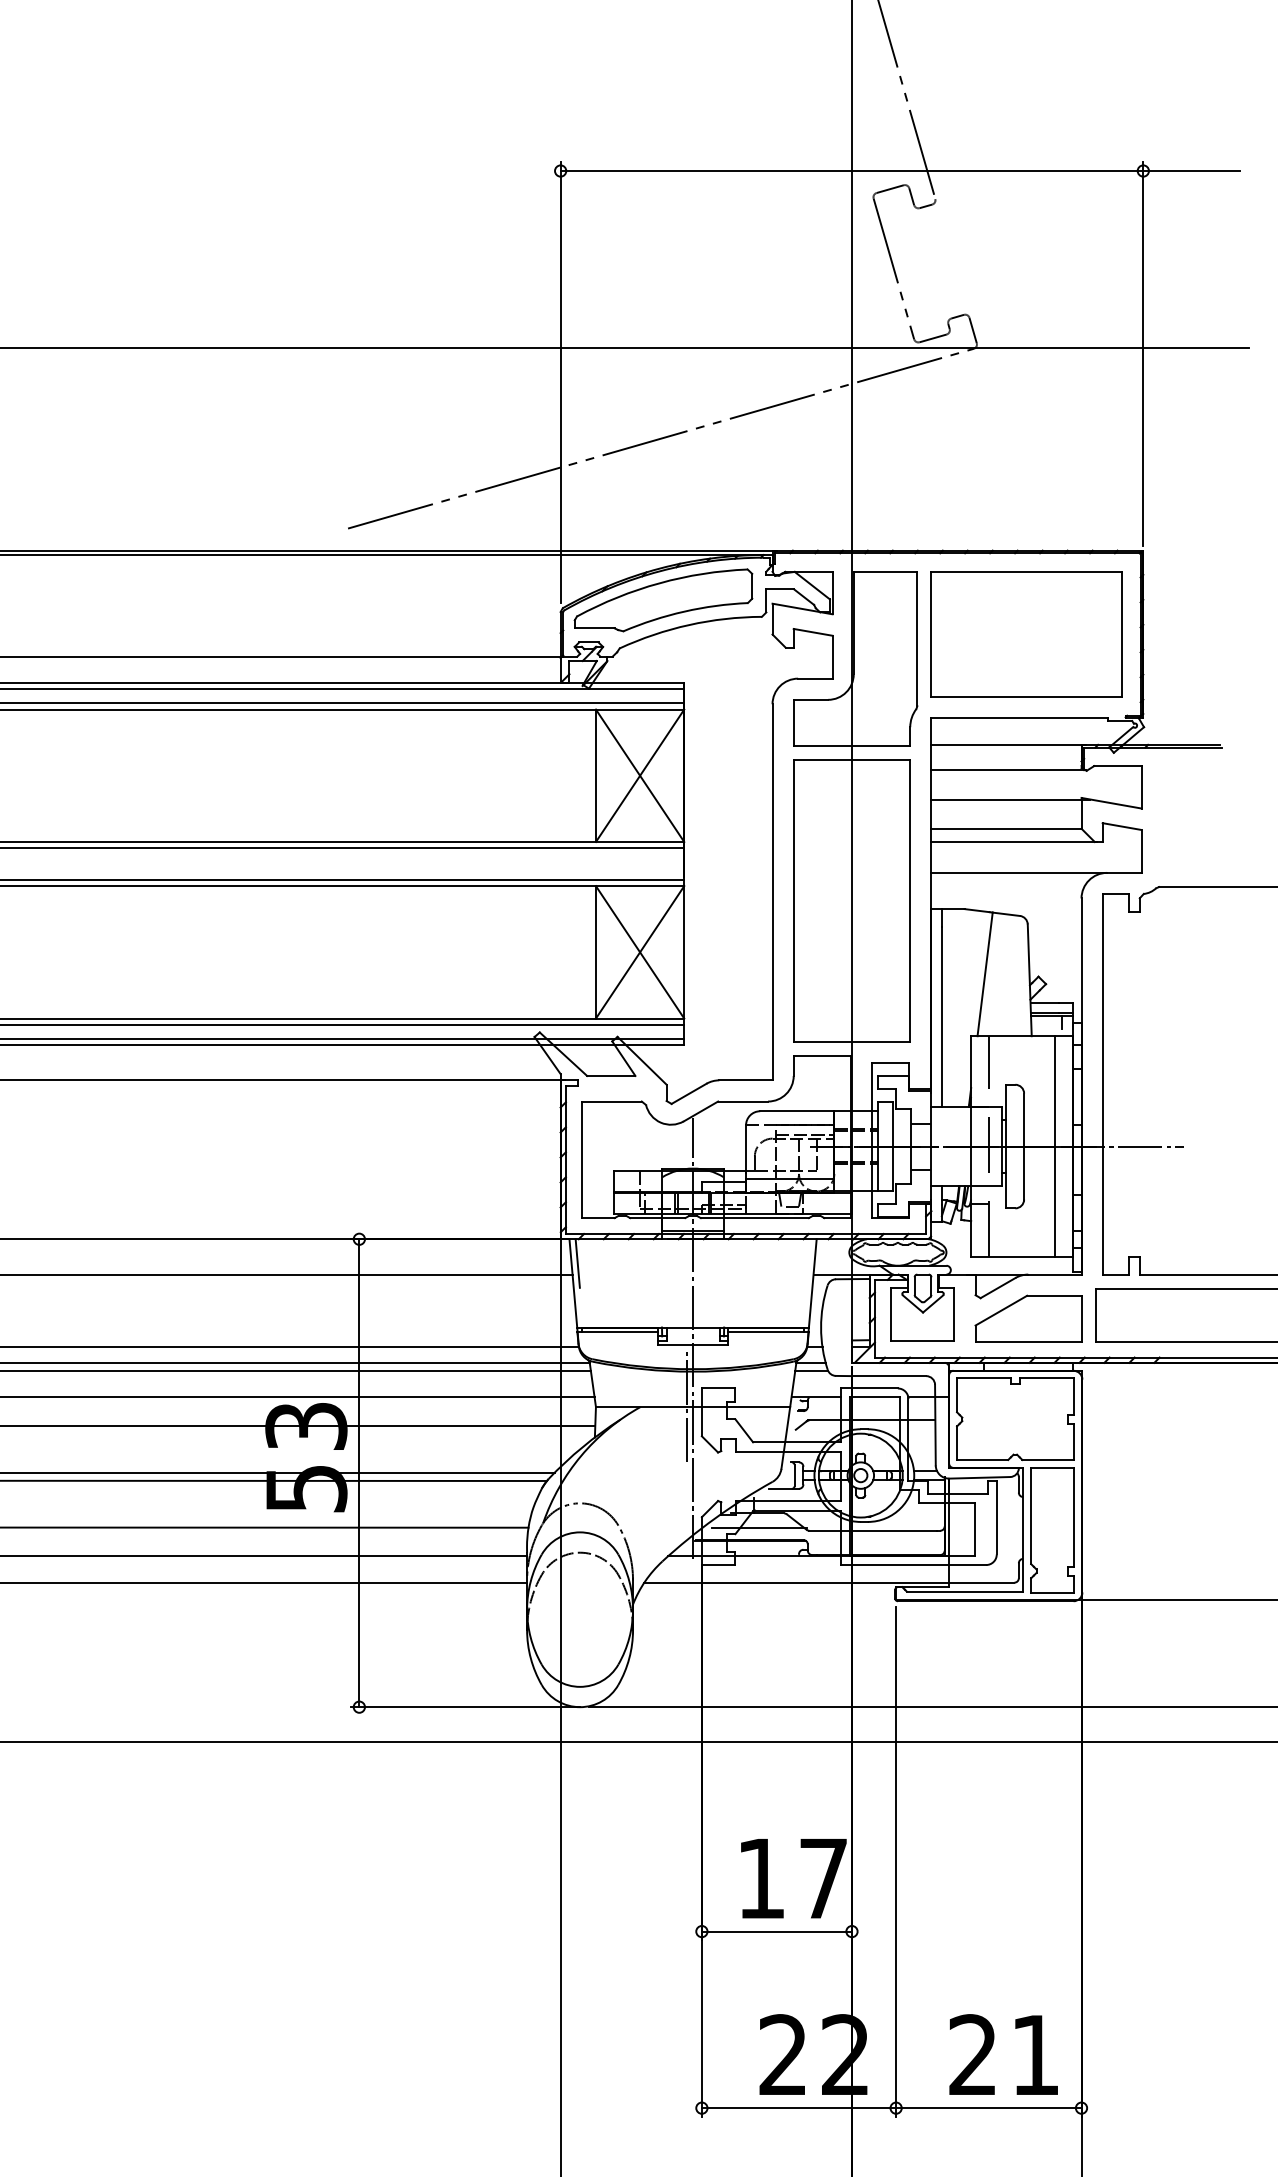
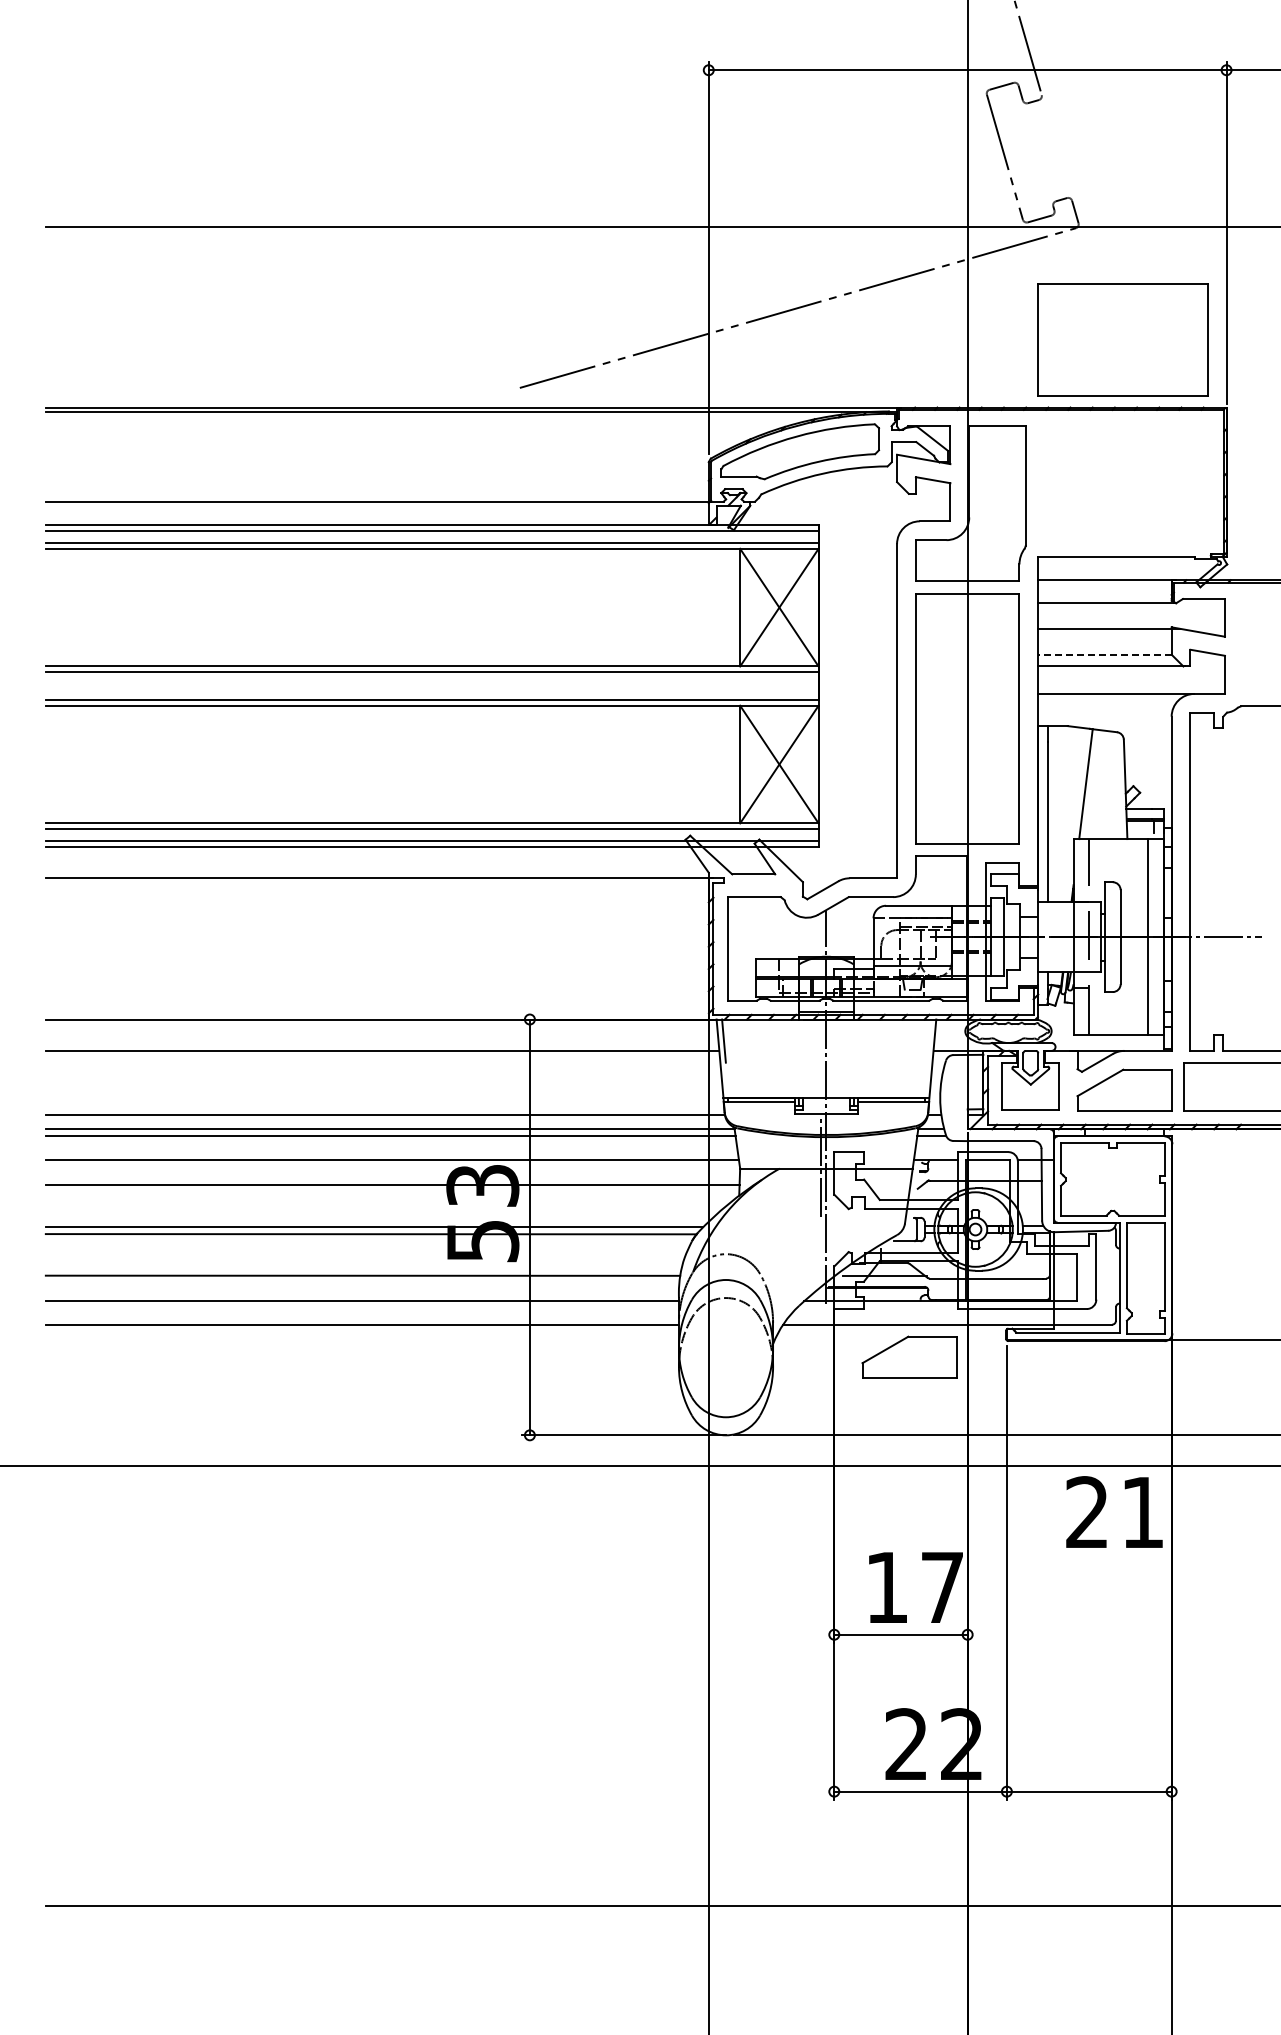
part: (1026, 633) -> (1122, 339), moved
line: (1007, 828) -> (1105, 654), solid -> dashed
part: (786, 1618) -> (909, 1356), added
text: (1003, 2053) -> (1114, 1511), moved

